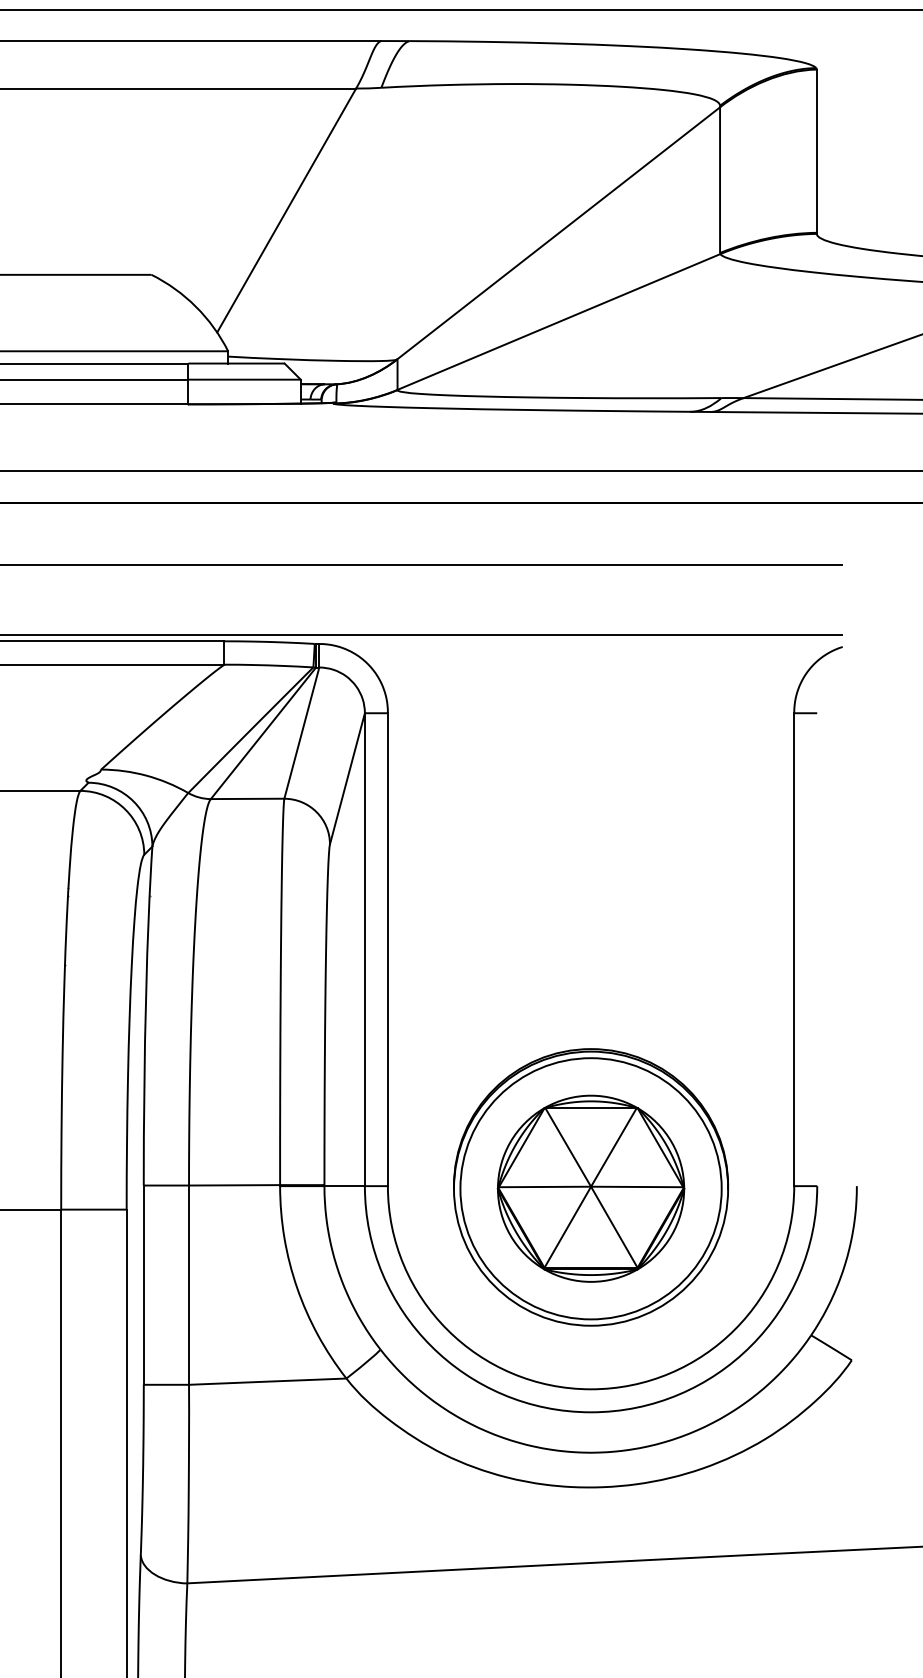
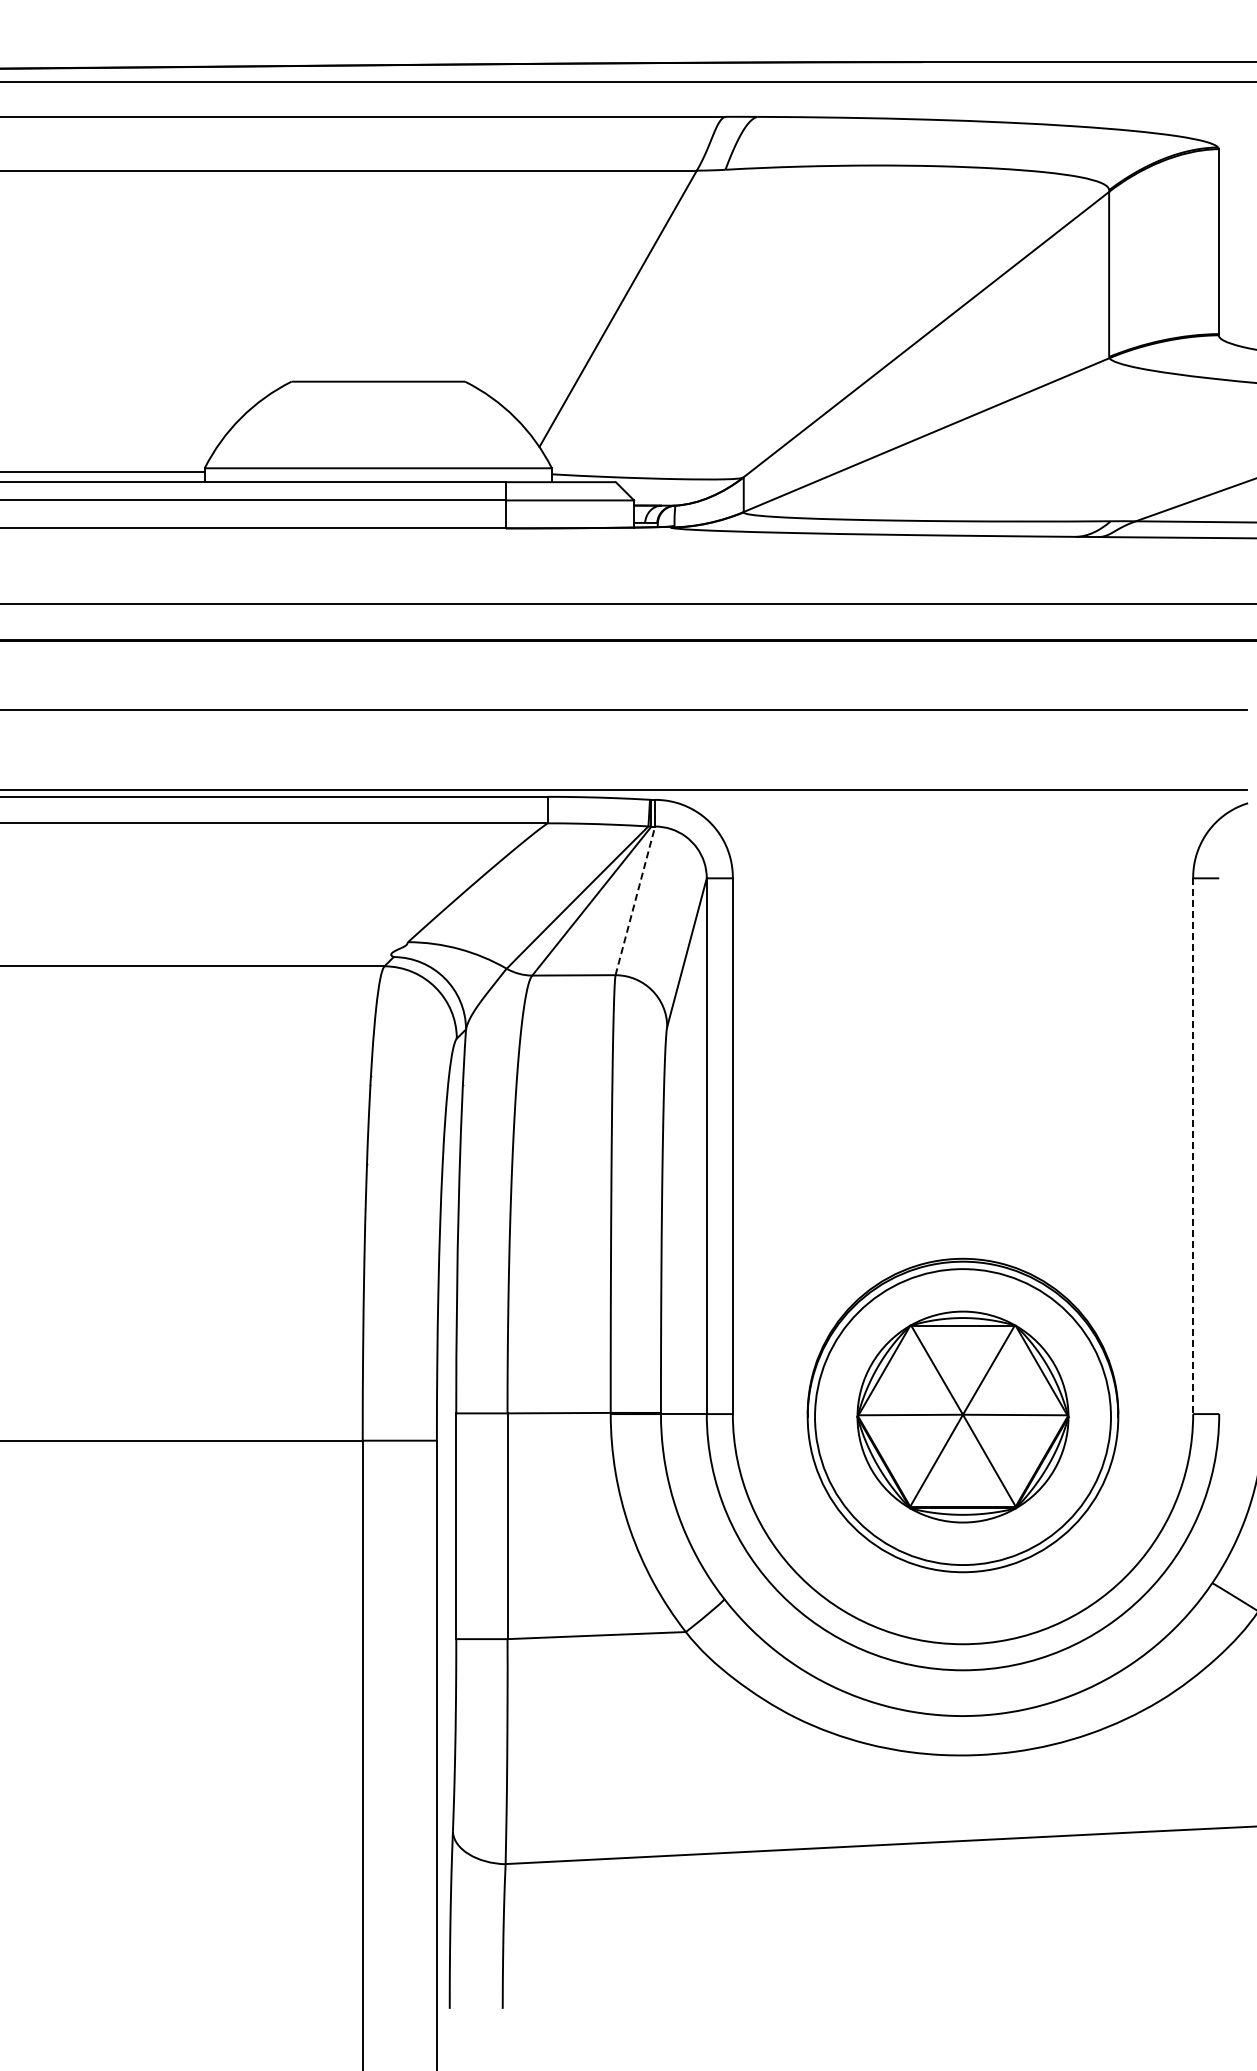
line: (301, 732) -> (635, 900), solid -> dashed
line: (794, 949) -> (1193, 1146), solid -> dashed

